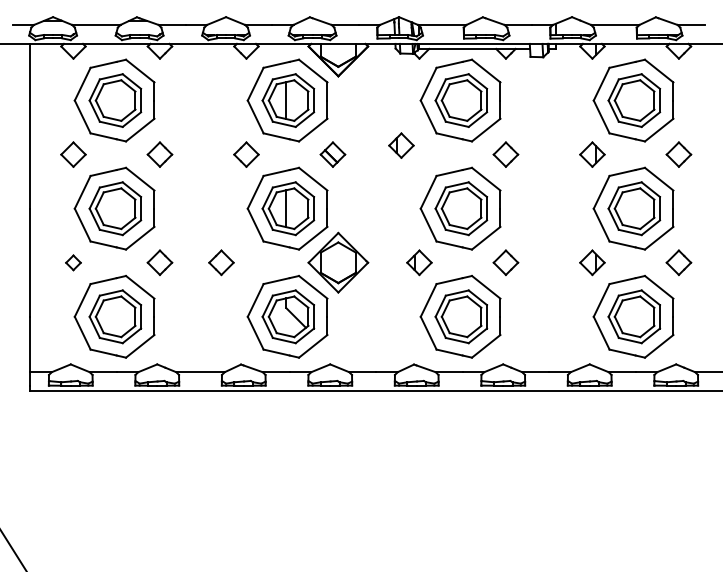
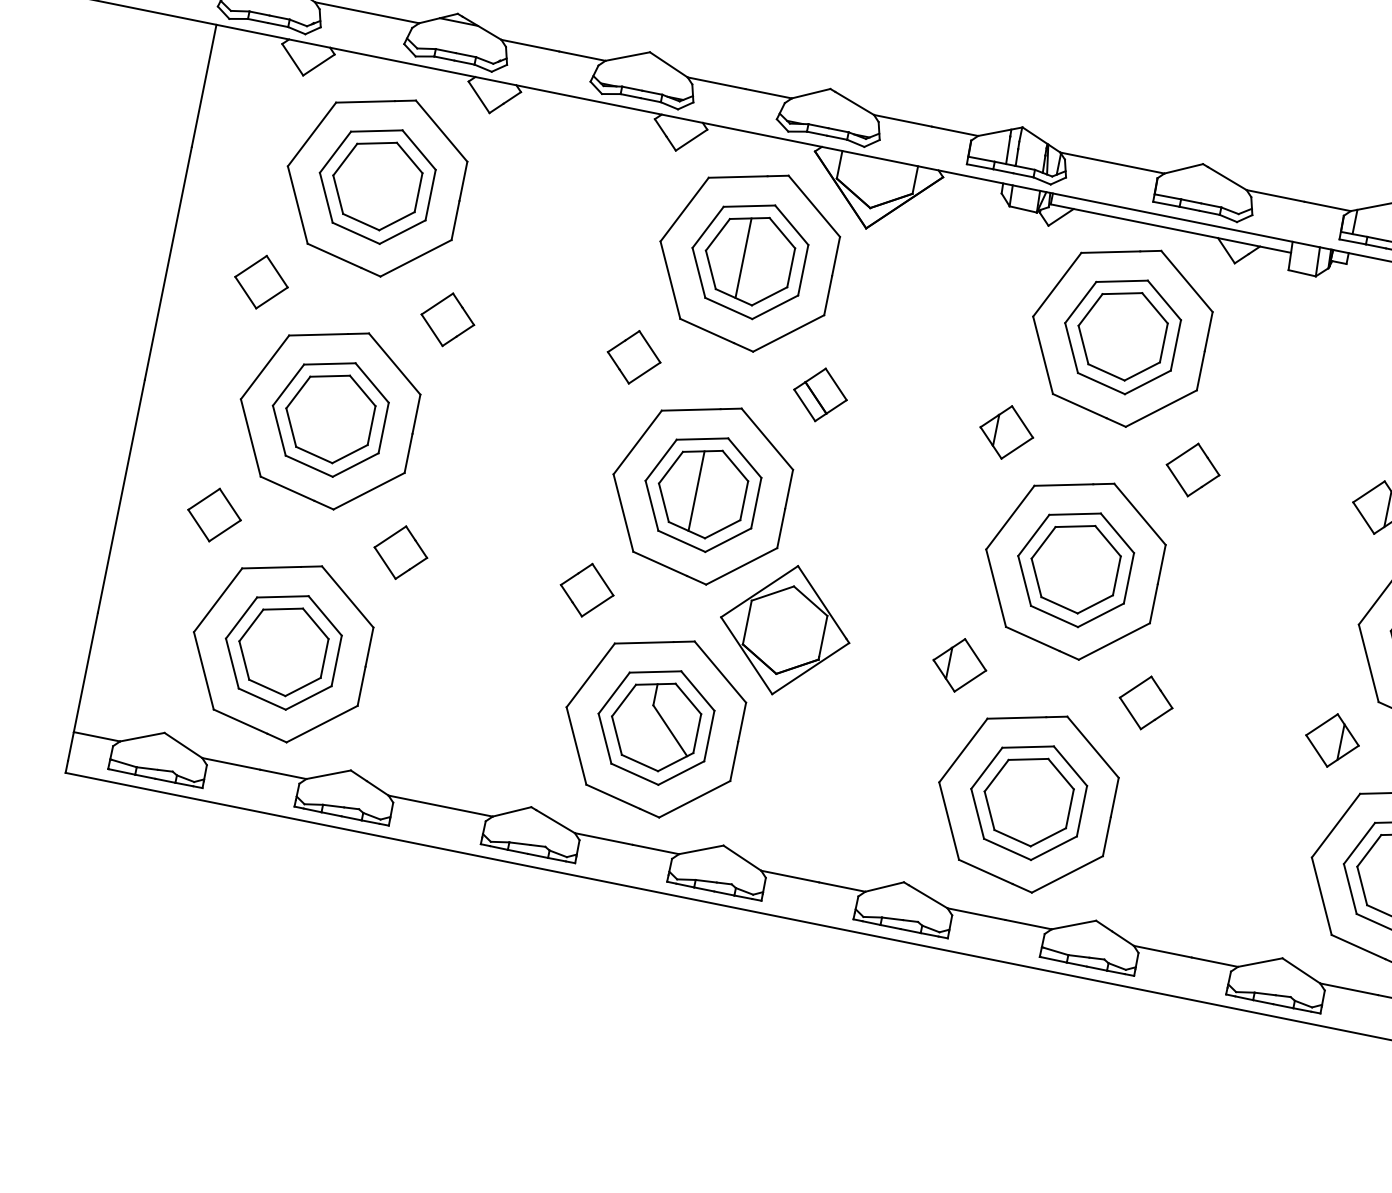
part: (401, 145) -> (1006, 432), moved
part: (73, 262) -> (214, 514), size x1.67
part: (221, 262) -> (587, 589), moved

